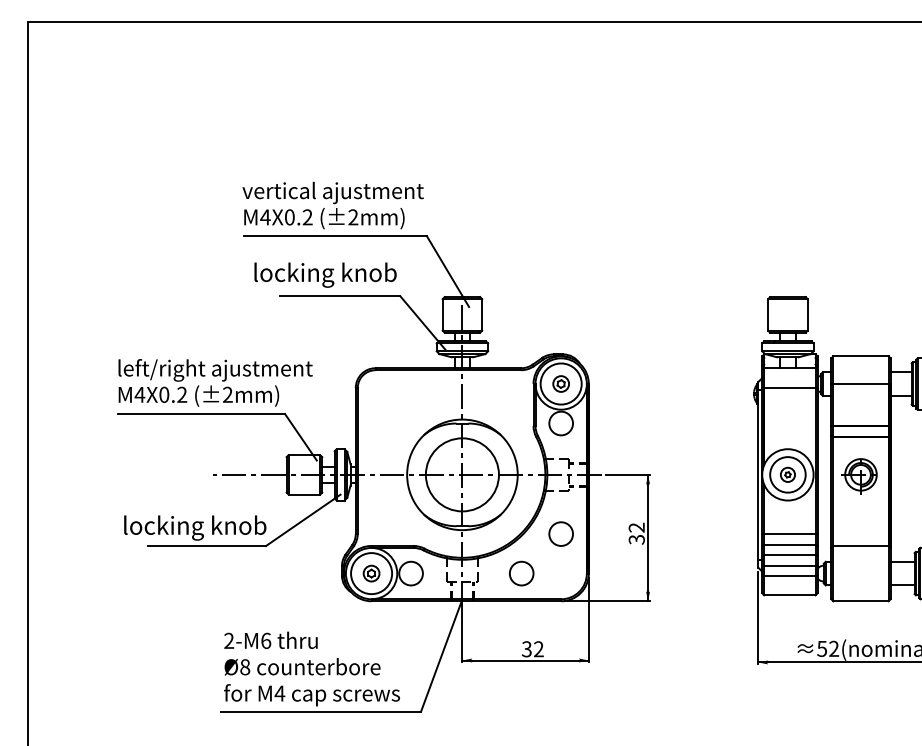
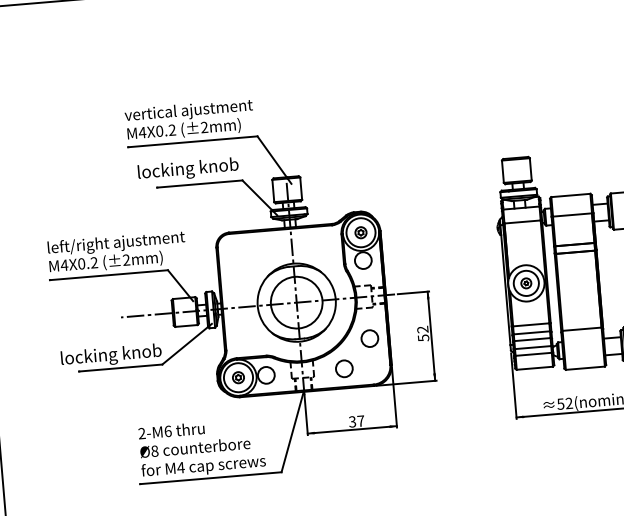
part: (859, 476) -> (576, 280), removed
text: (636, 539) -> (423, 337), 32 -> 52
text: (538, 649) -> (360, 421), 32 -> 37

